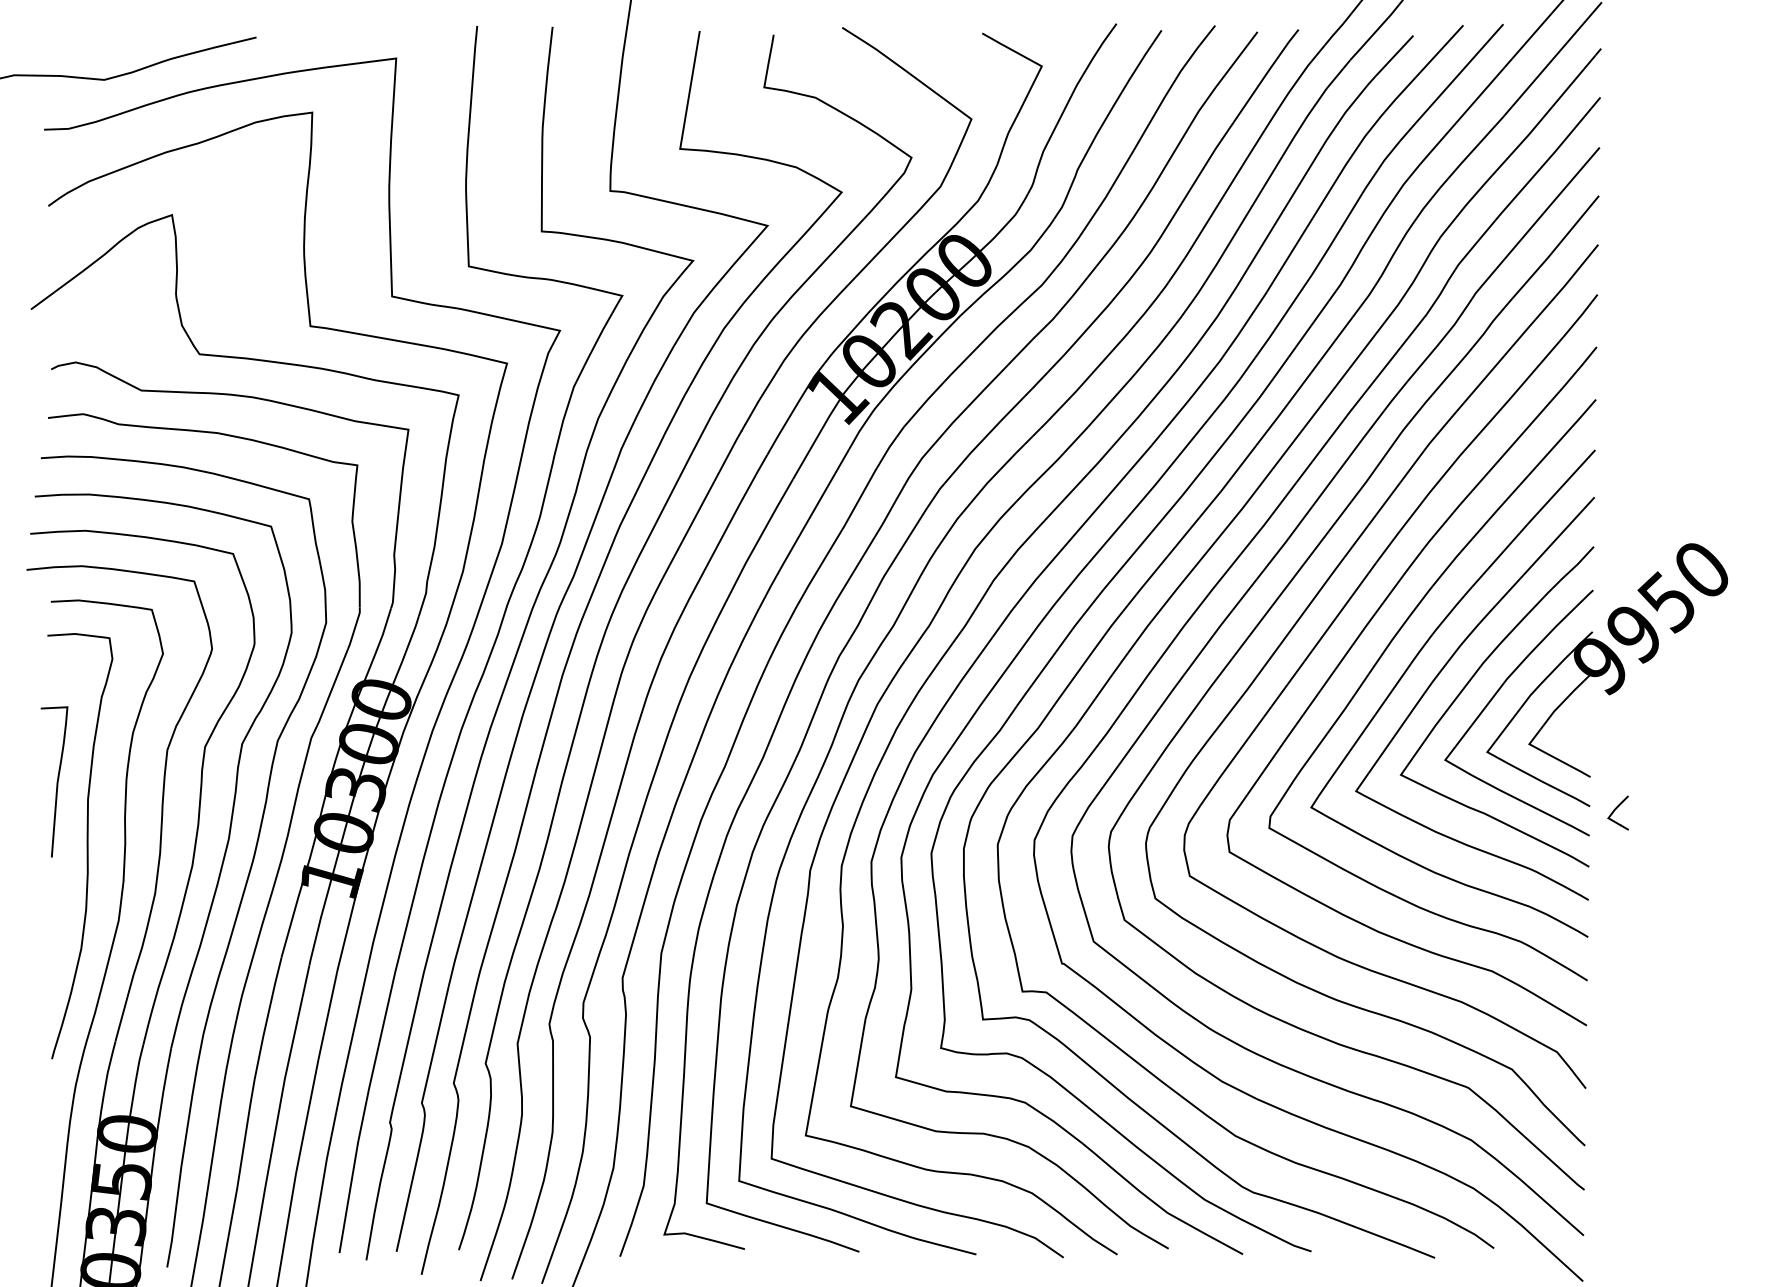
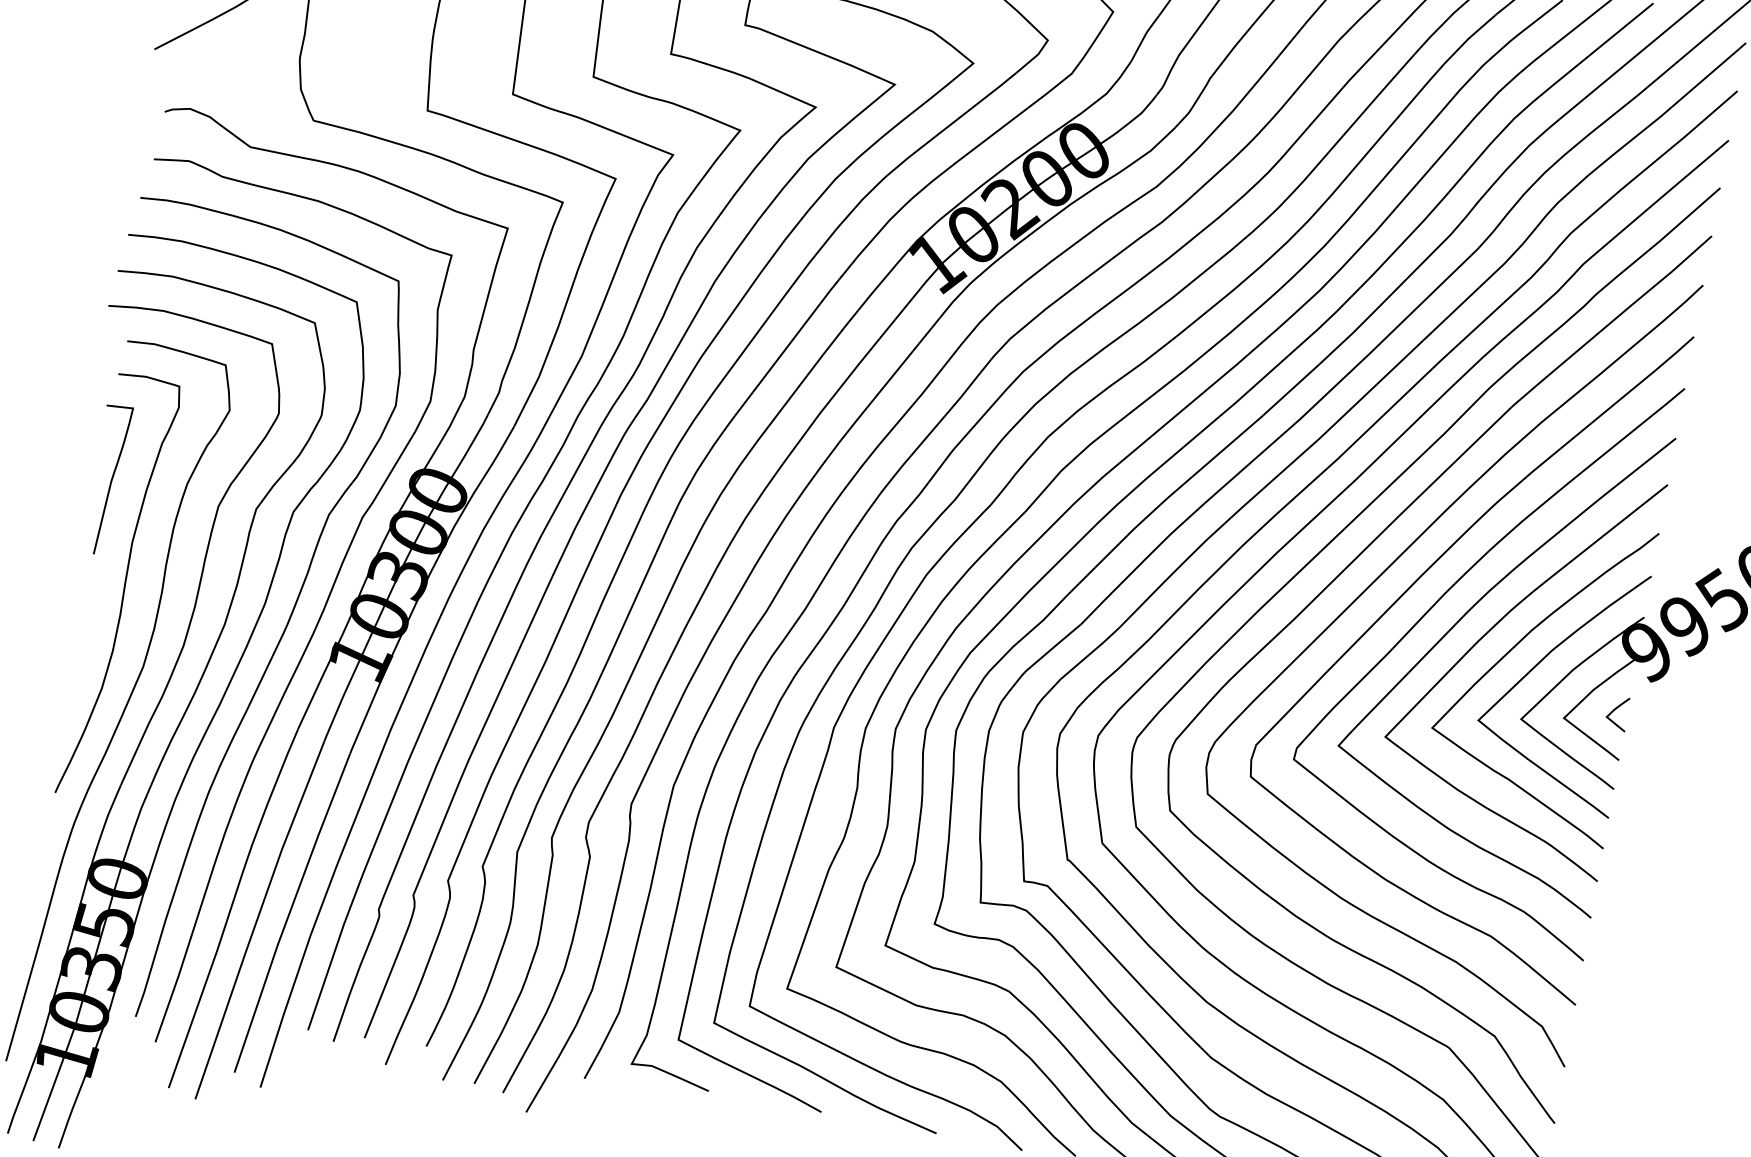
curve: (56, 781) -> (110, 479), moved
part: (1617, 812) -> (1616, 712), moved

